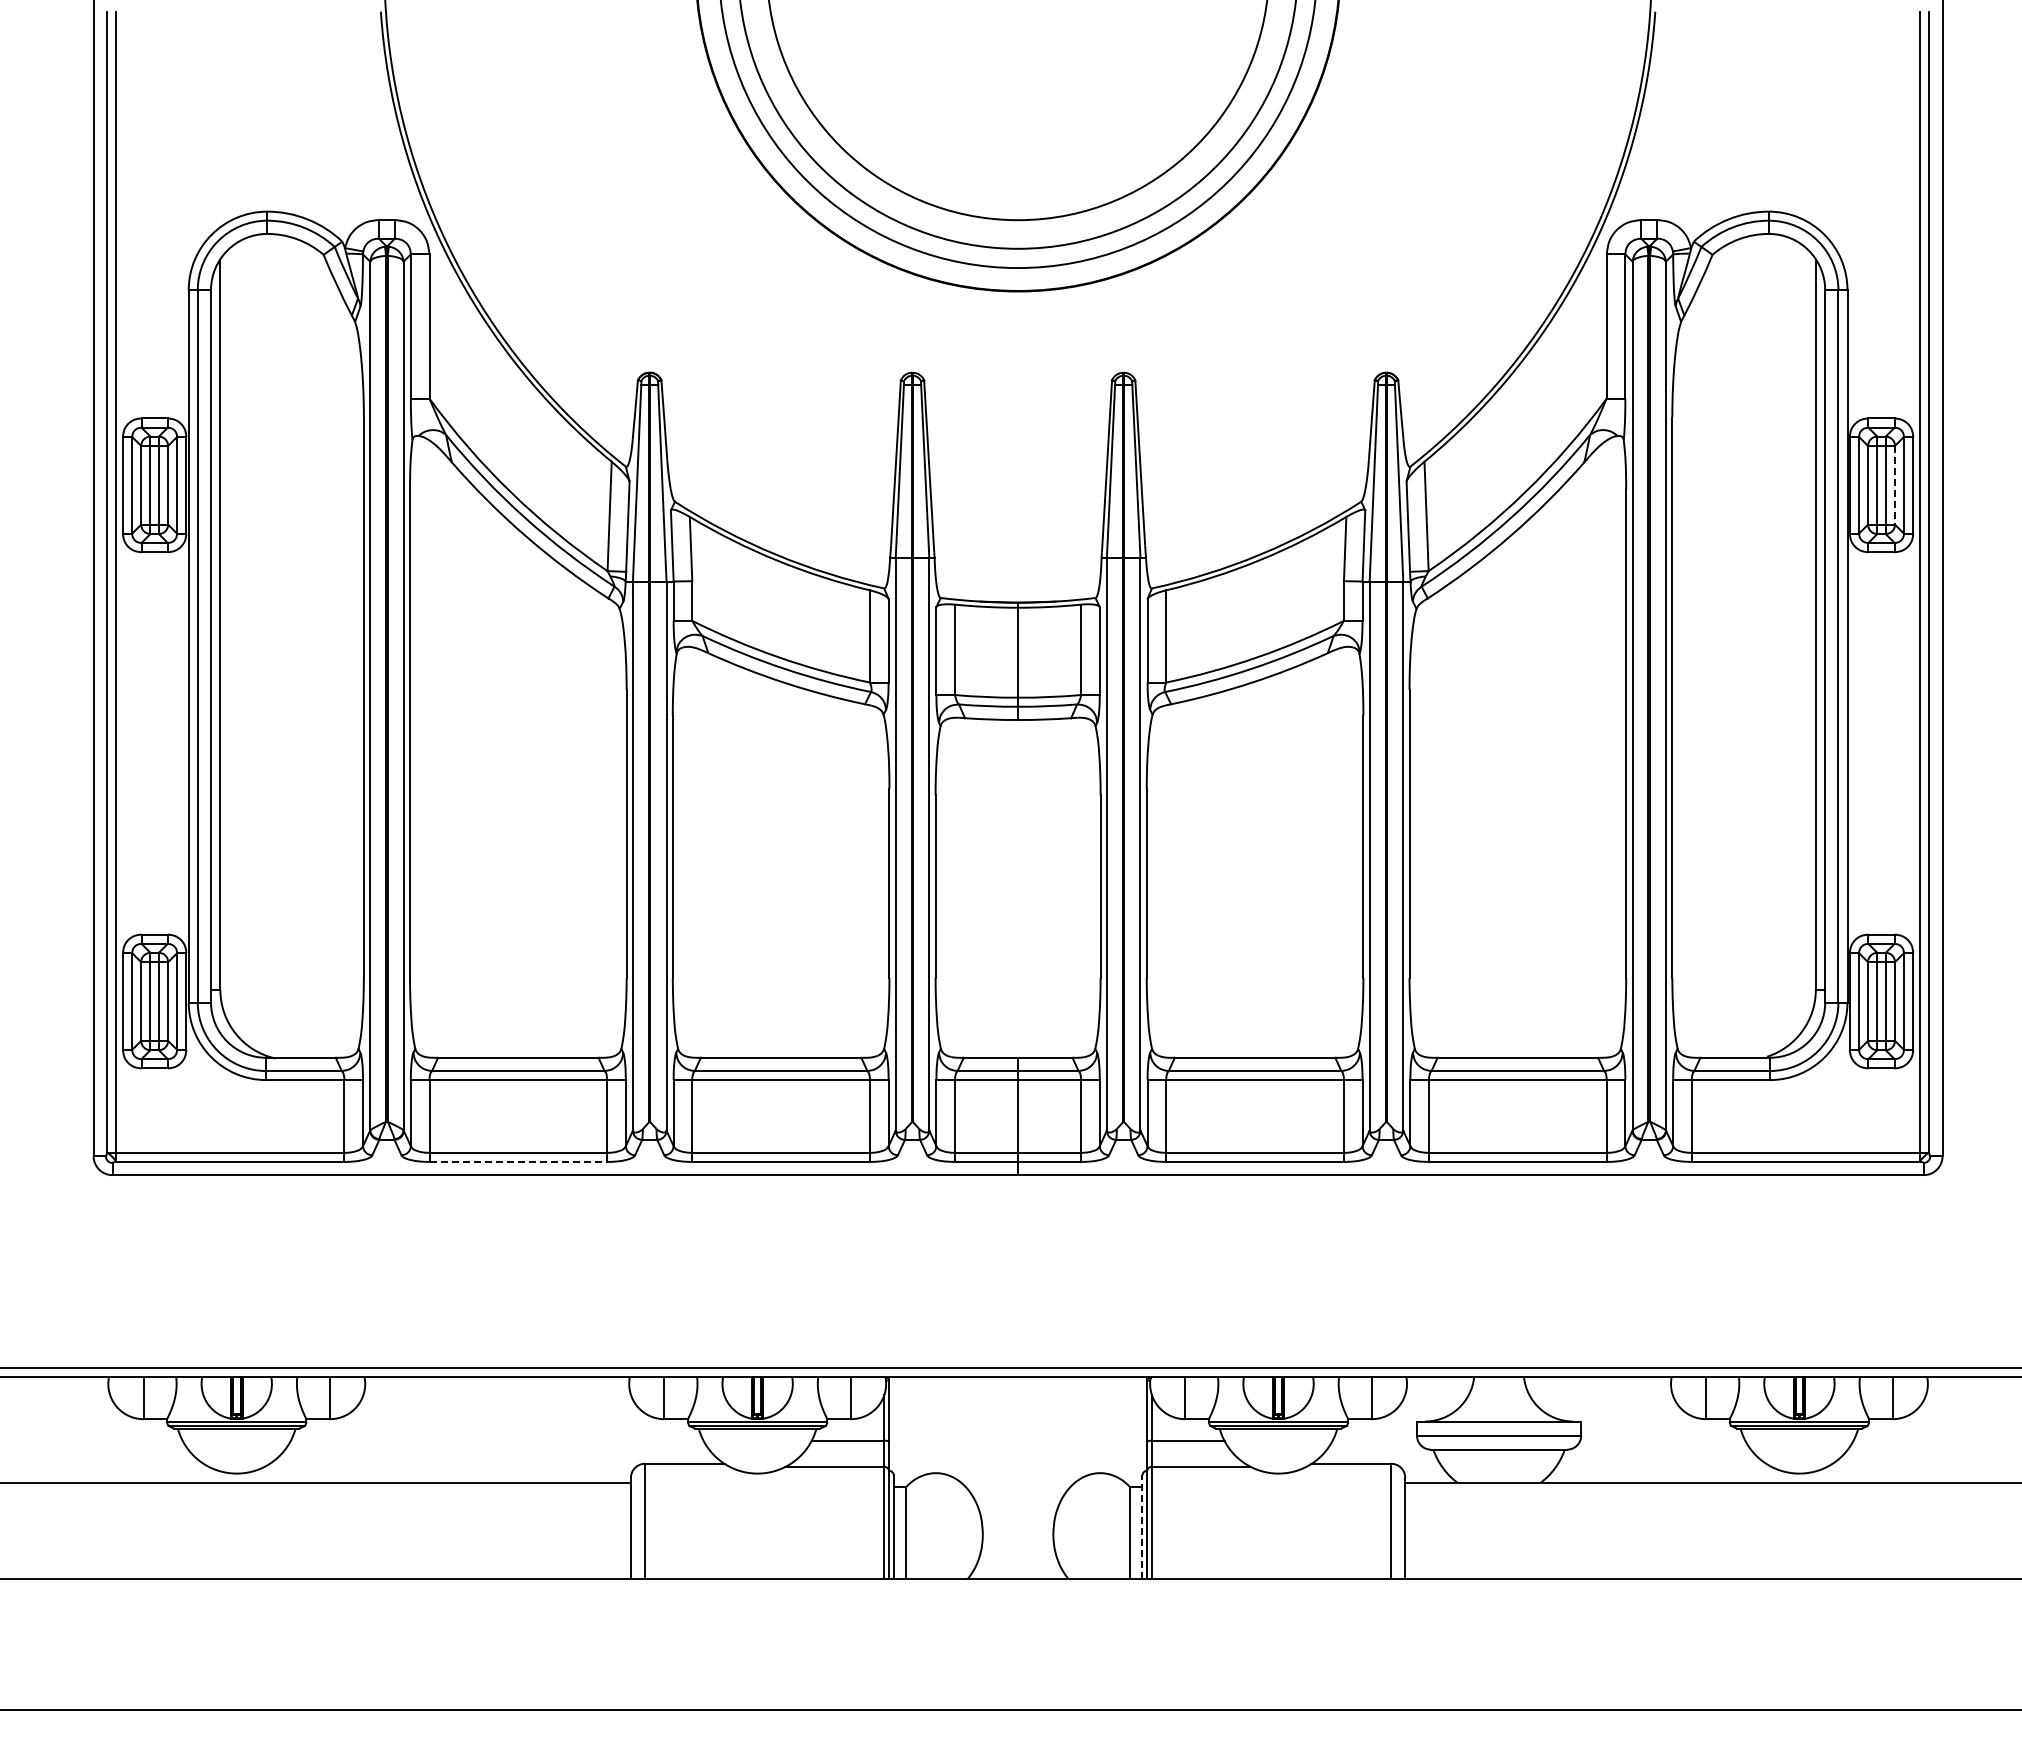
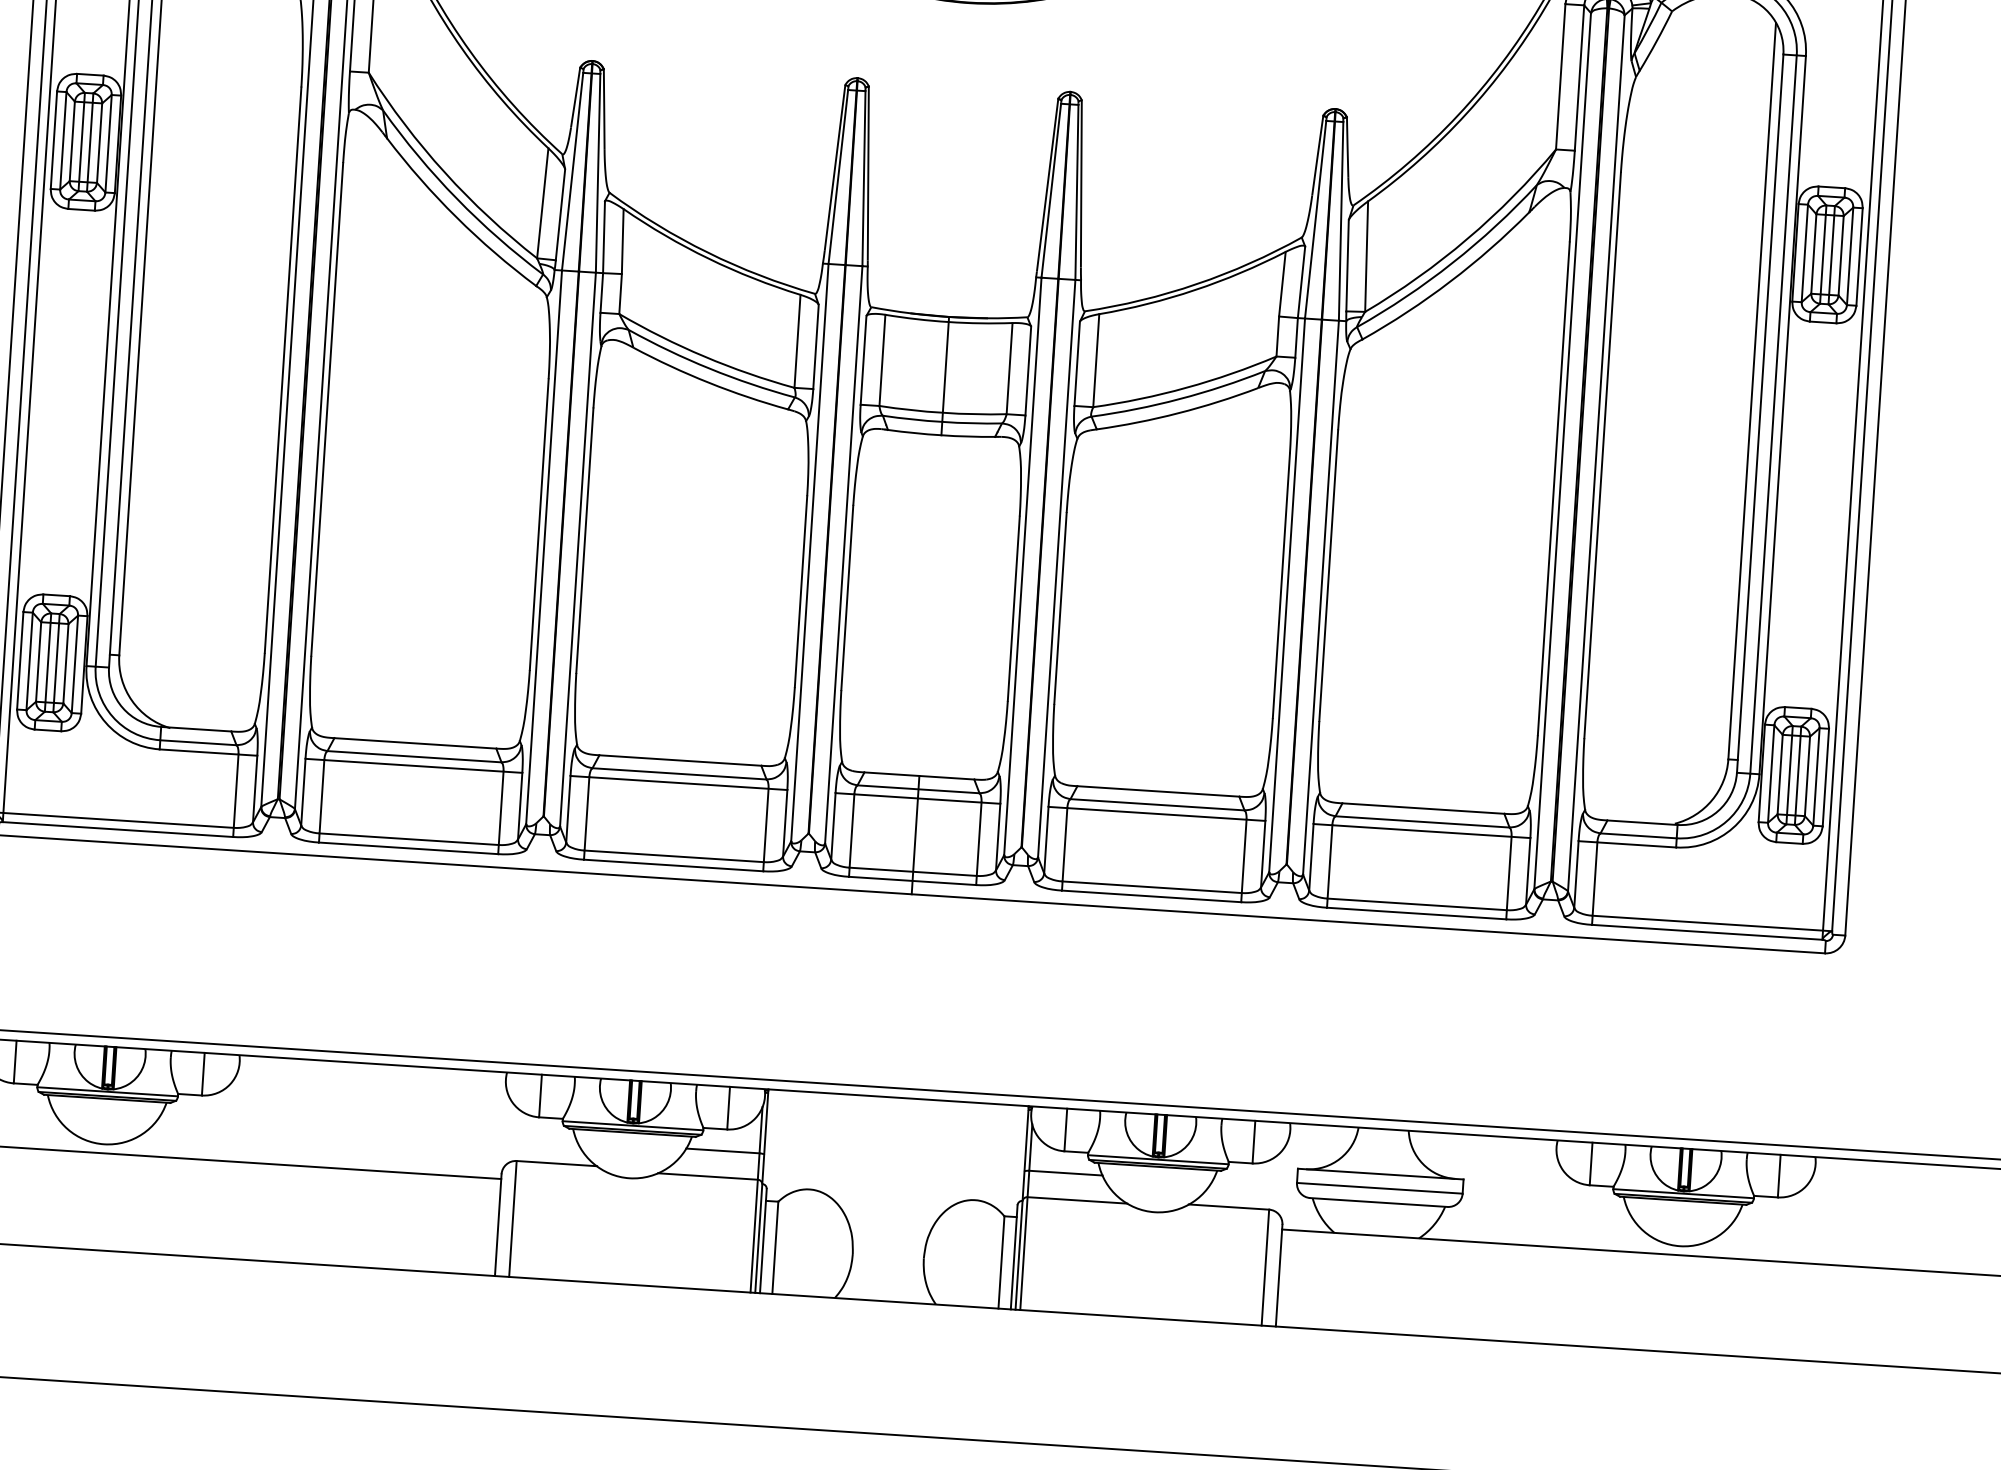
line: (1895, 485) -> (1841, 255), dashed -> solid
line: (518, 1161) -> (408, 847), dashed -> solid
line: (1142, 1527) -> (1014, 1257), dashed -> solid

